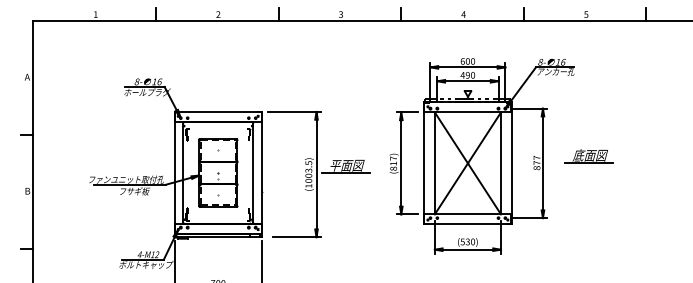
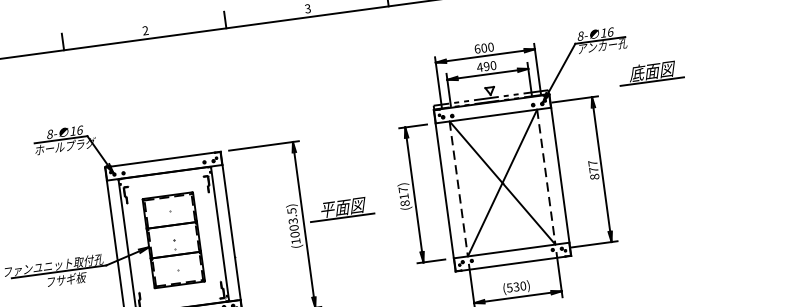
part: (588, 156) -> (650, 72), moved
line: (434, 163) -> (458, 189), solid -> dashed
line: (501, 163) -> (546, 177), solid -> dashed

